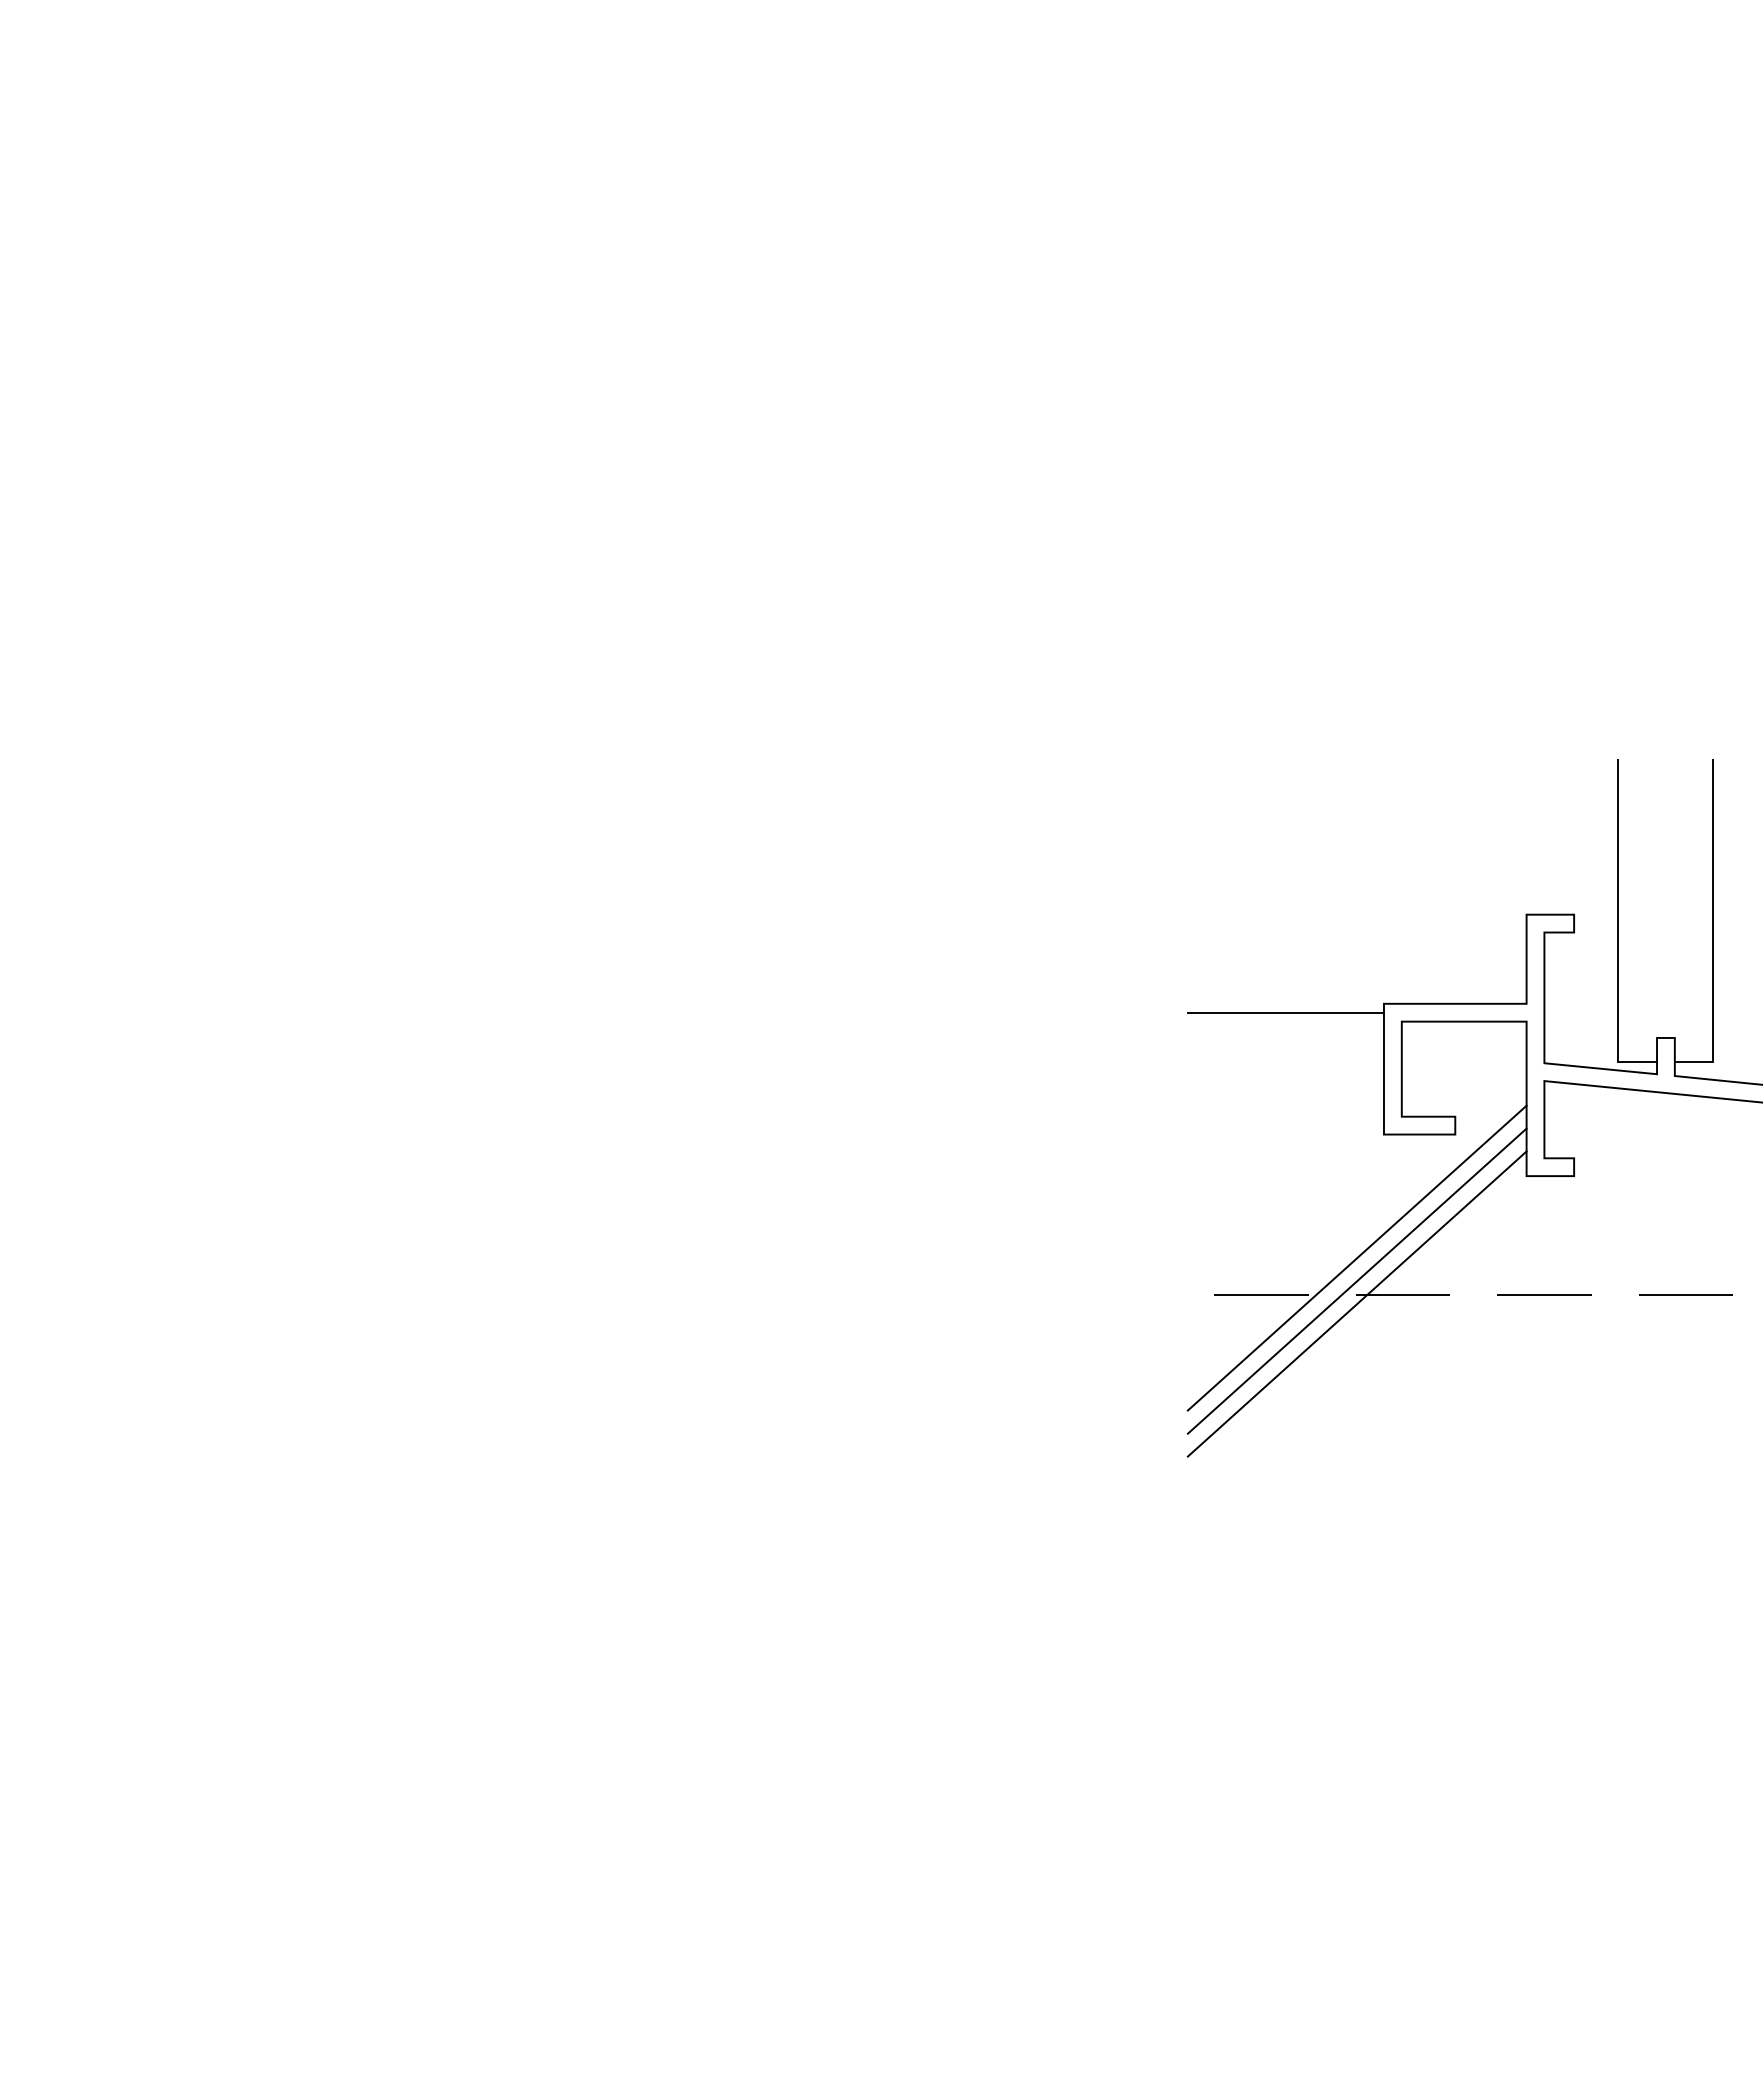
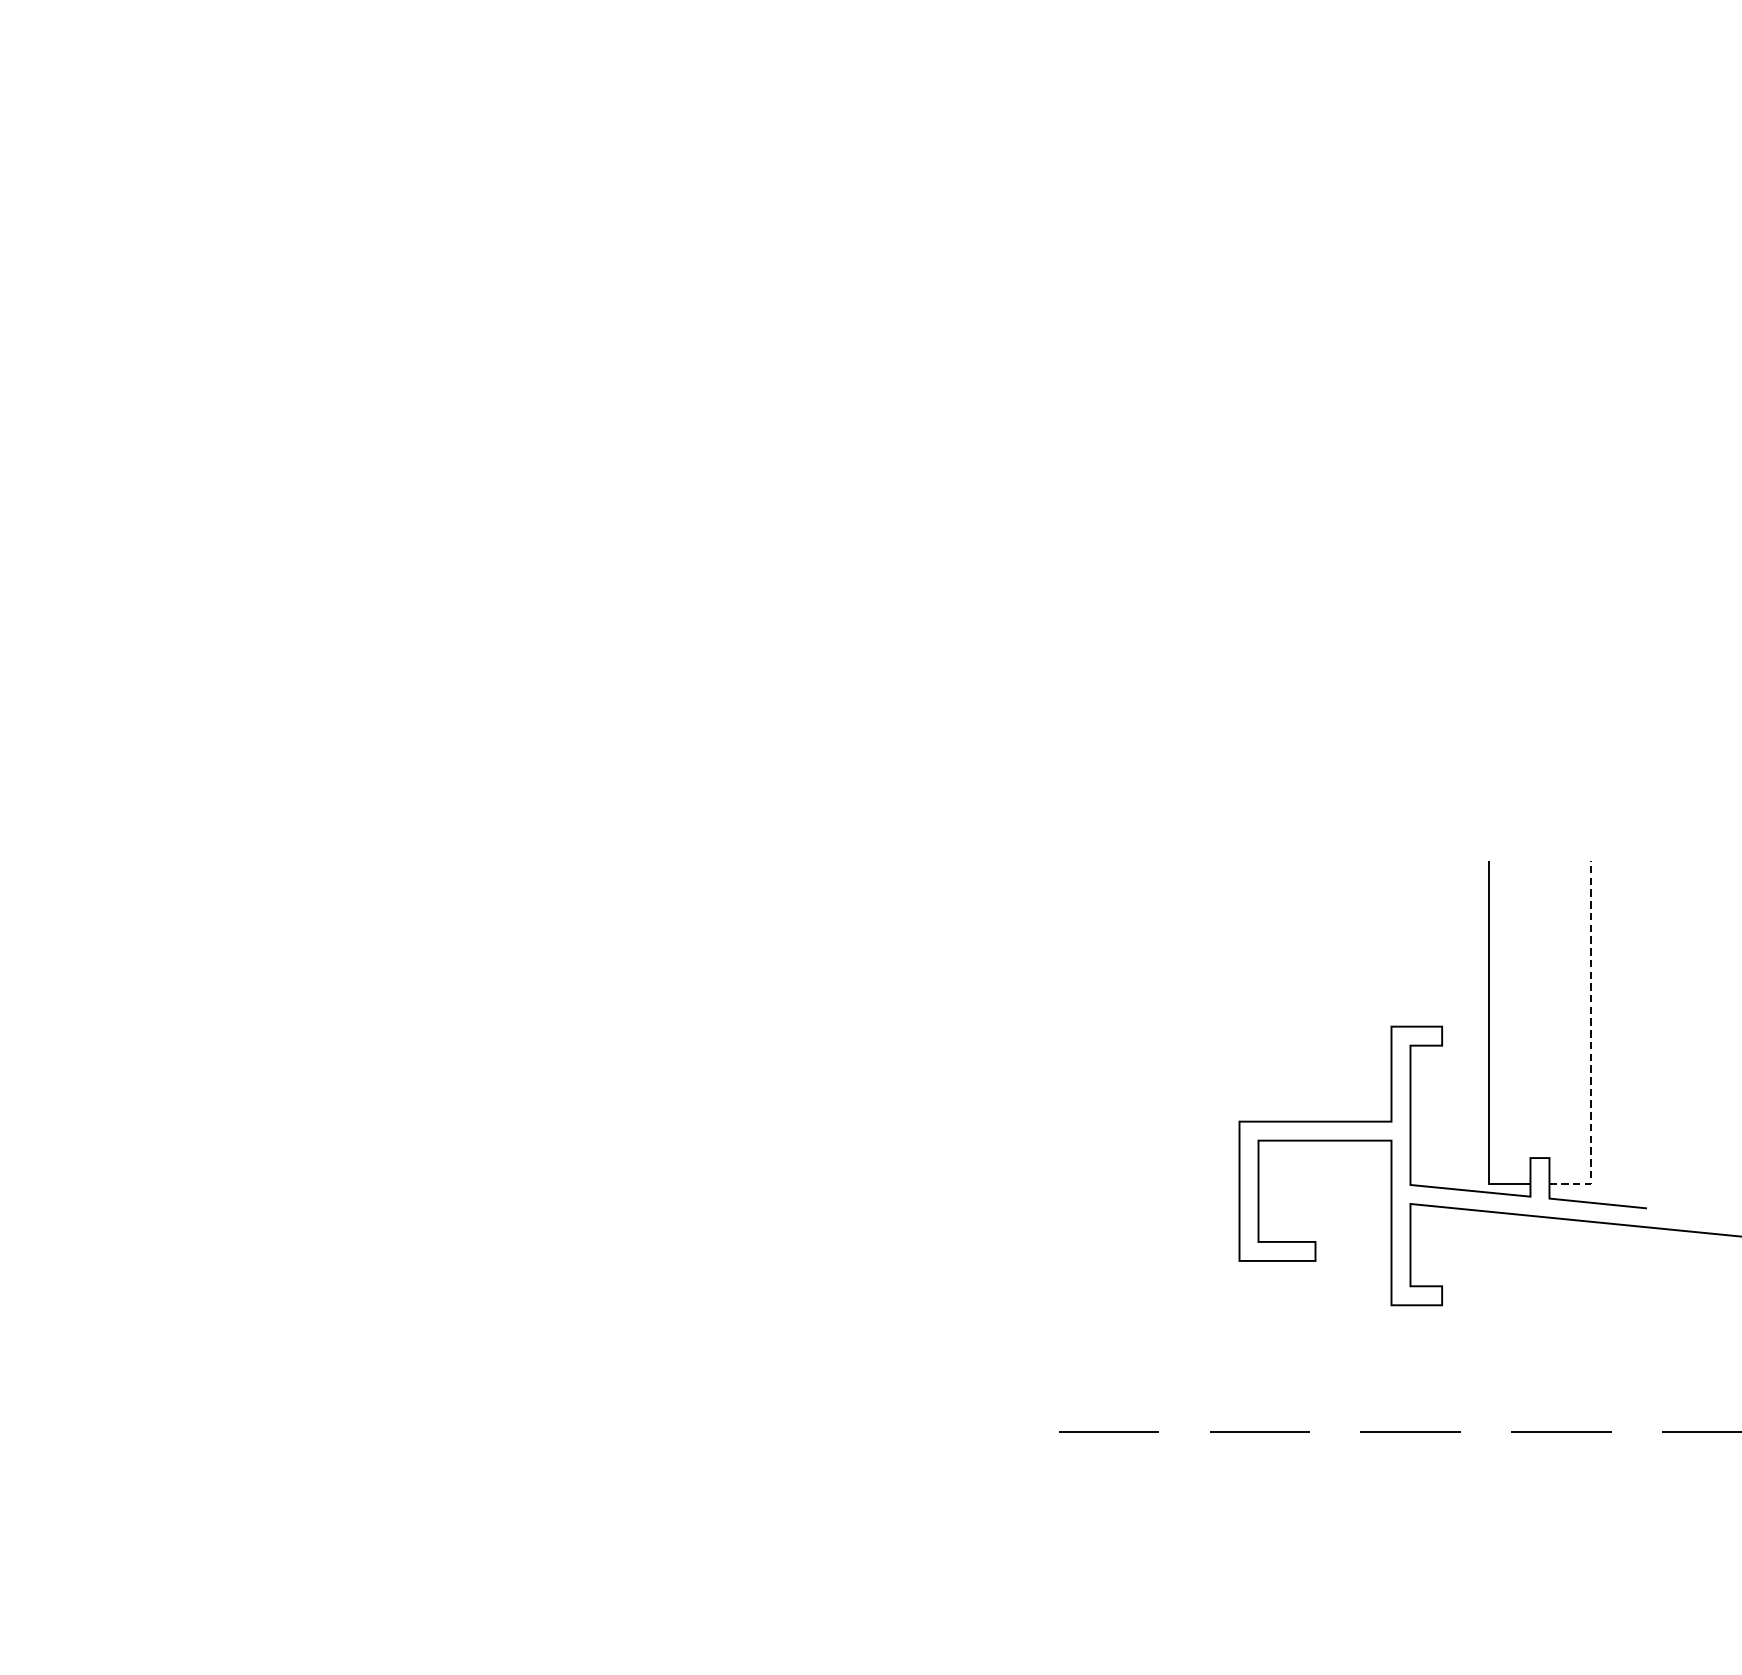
line: (1713, 930) -> (1590, 1043), solid -> dashed
line: (1285, 1012) -> (1134, 1130), removed
line: (1356, 1257) -> (1210, 1391), removed
line: (1356, 1280) -> (1210, 1416), removed
line: (1356, 1303) -> (1210, 1441), removed

